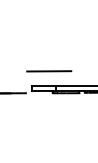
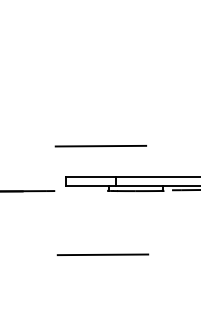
line: (50, 124) -> (103, 255), added

